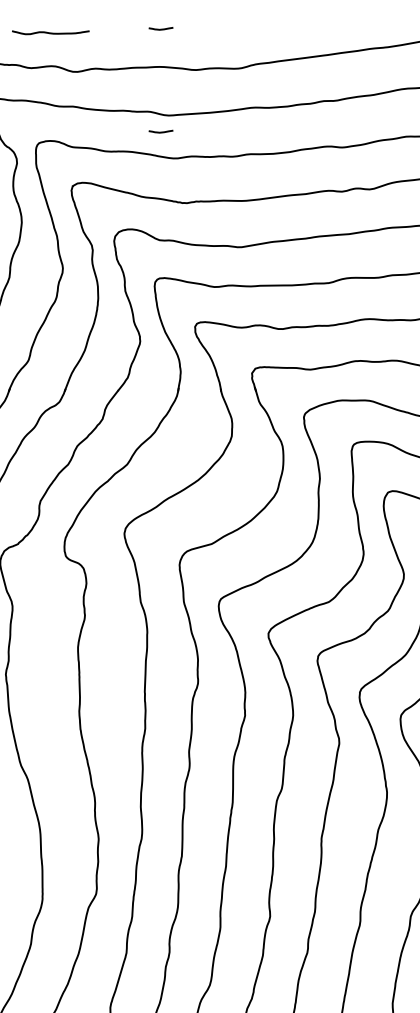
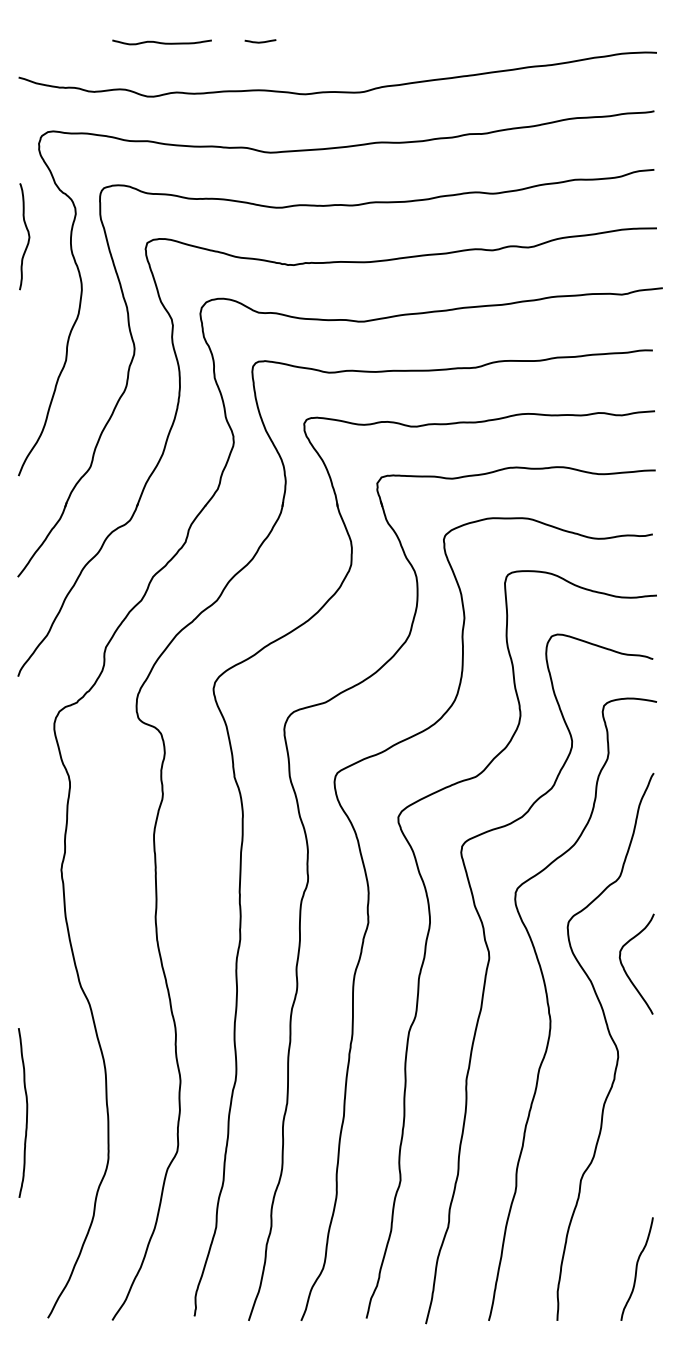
curve: (50, 32) -> (161, 42), moved
curve: (161, 131) -> (260, 173), removed

